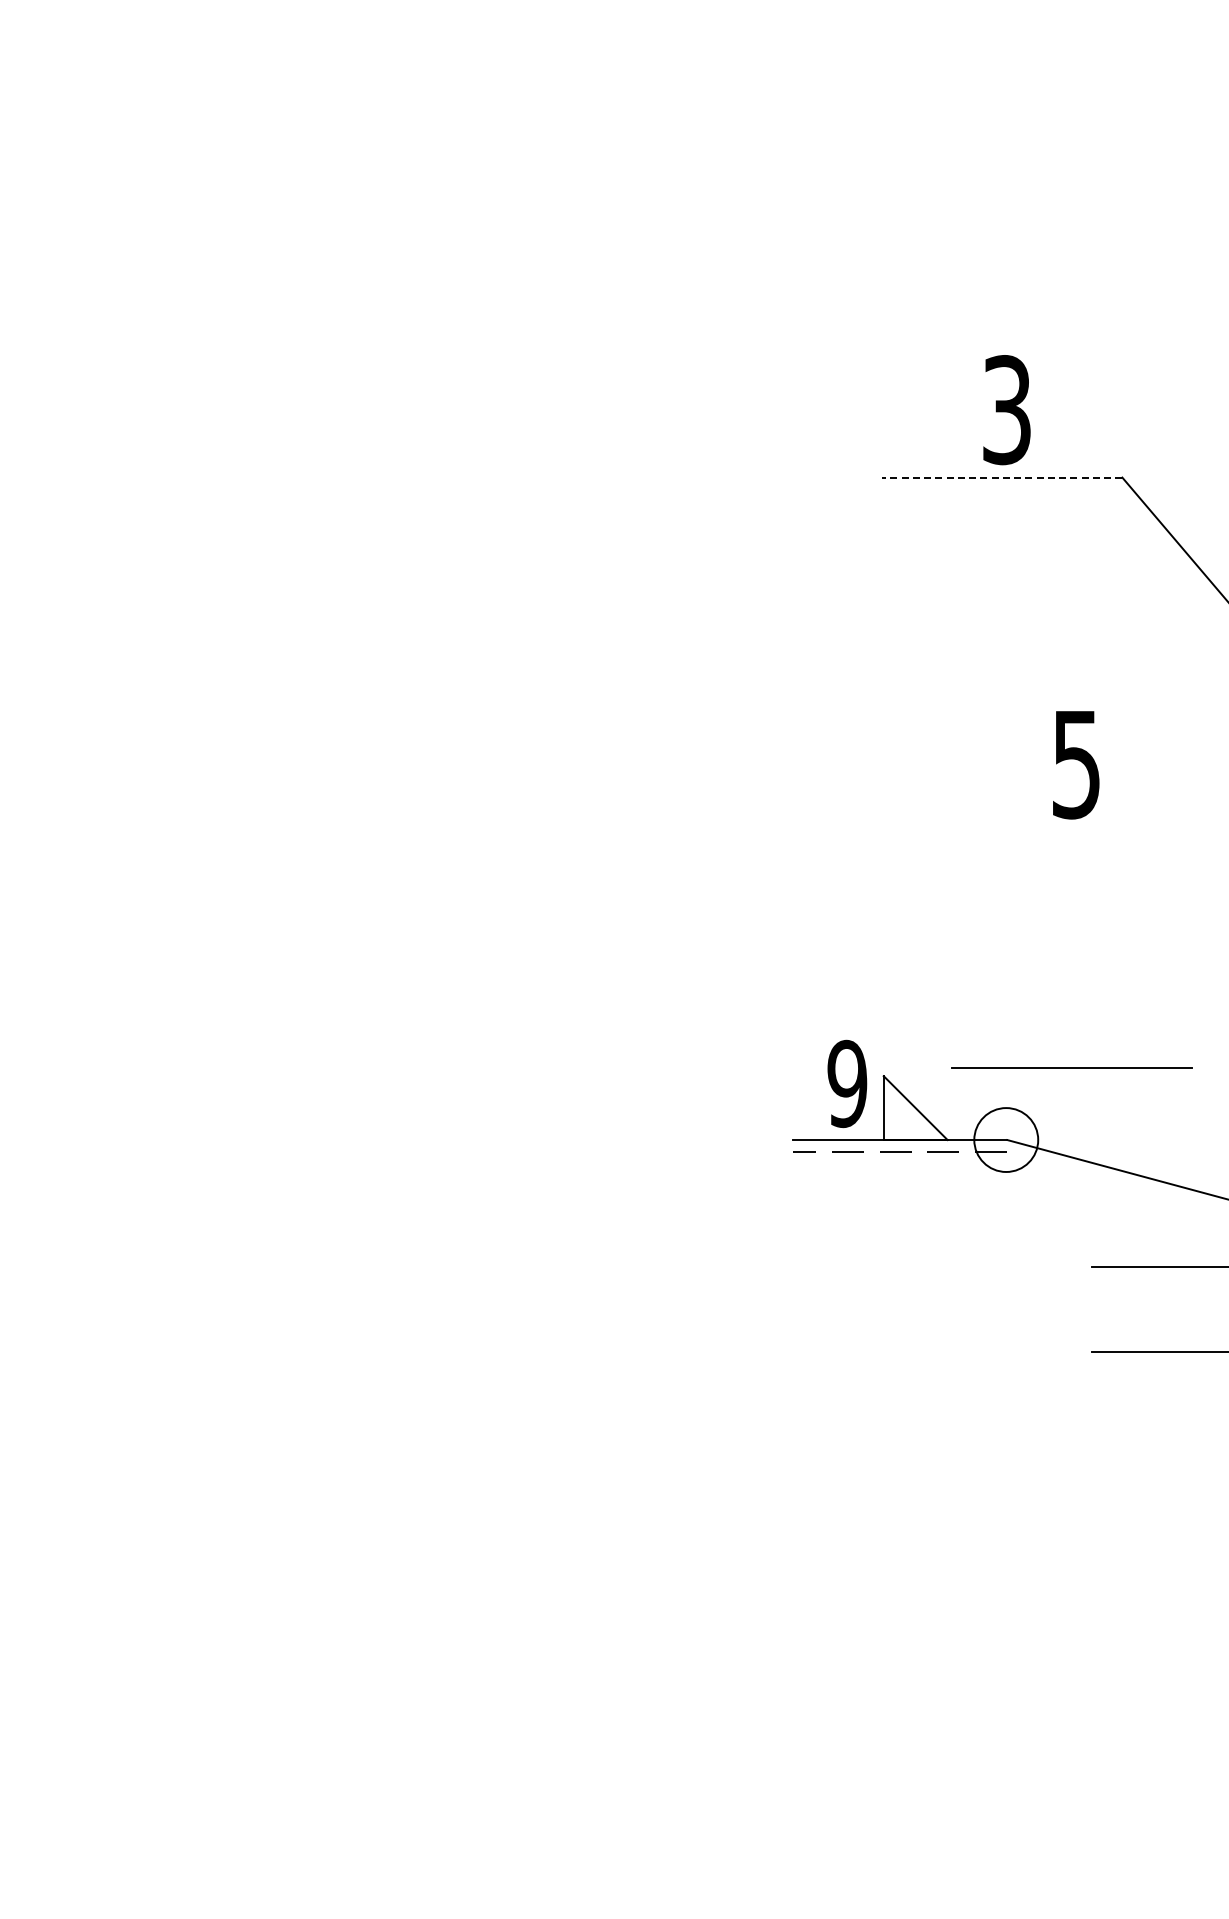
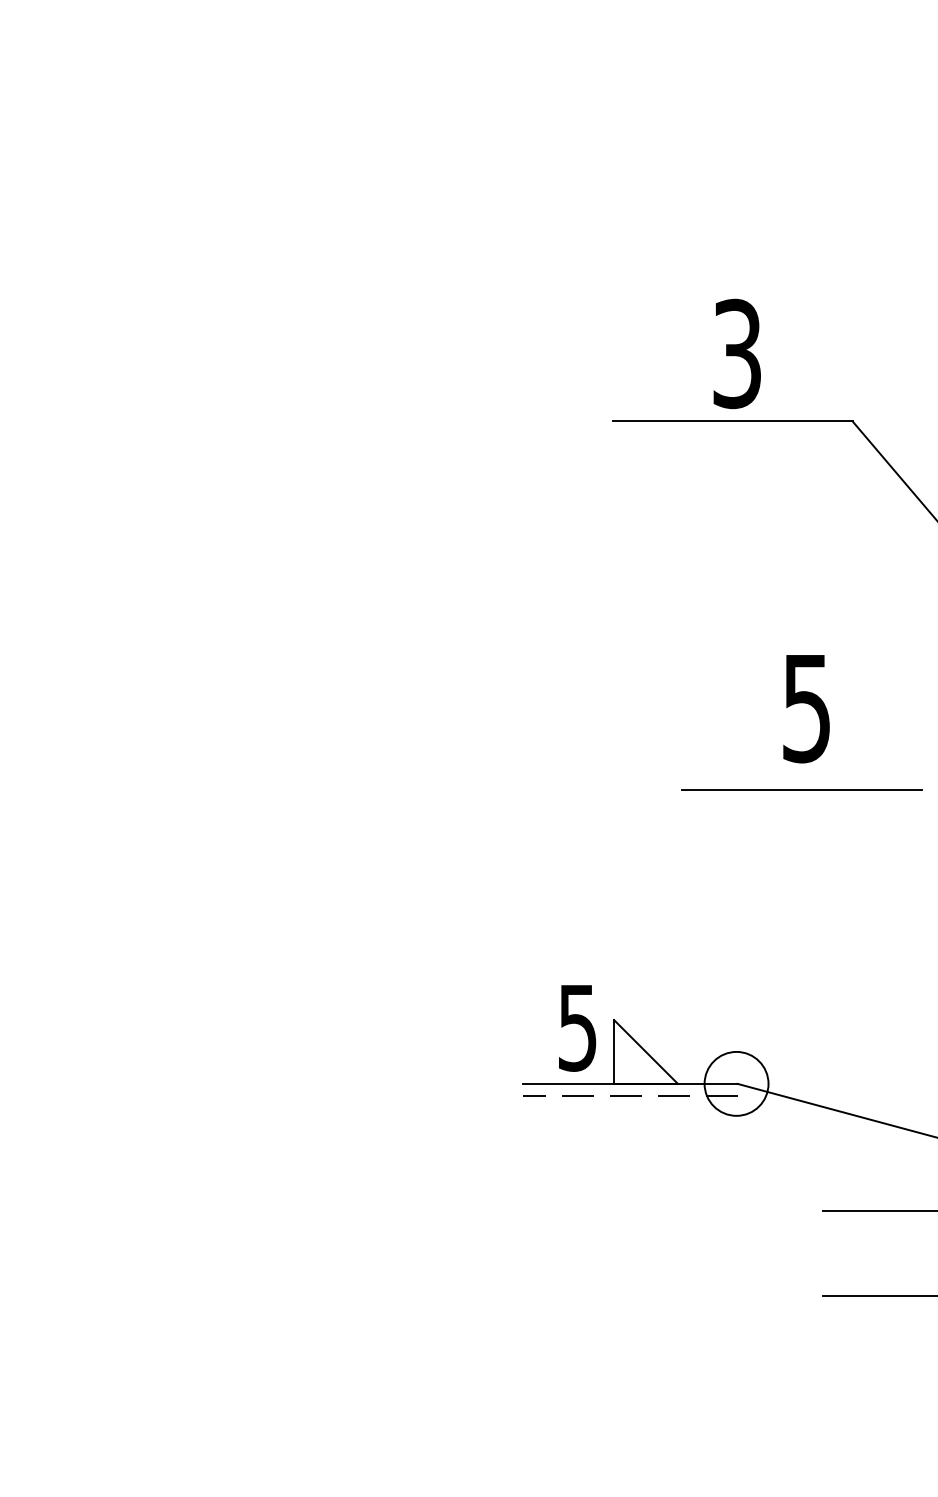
line: (1002, 477) -> (732, 421), dashed -> solid
line: (1071, 1067) -> (801, 789), moved
text: (847, 1083) -> (577, 1027), 9 -> 5

